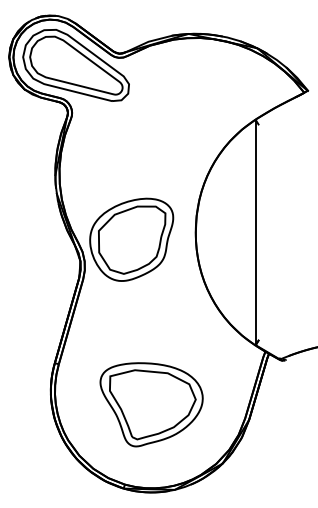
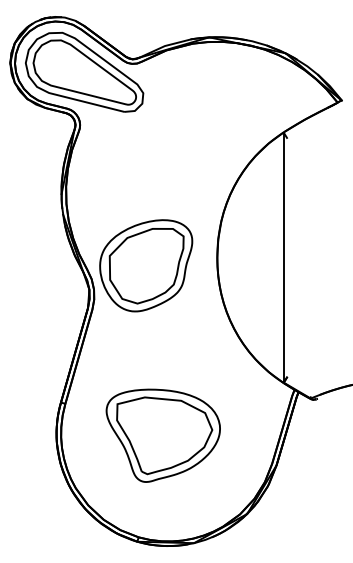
part: (150, 404) -> (162, 435), moved

